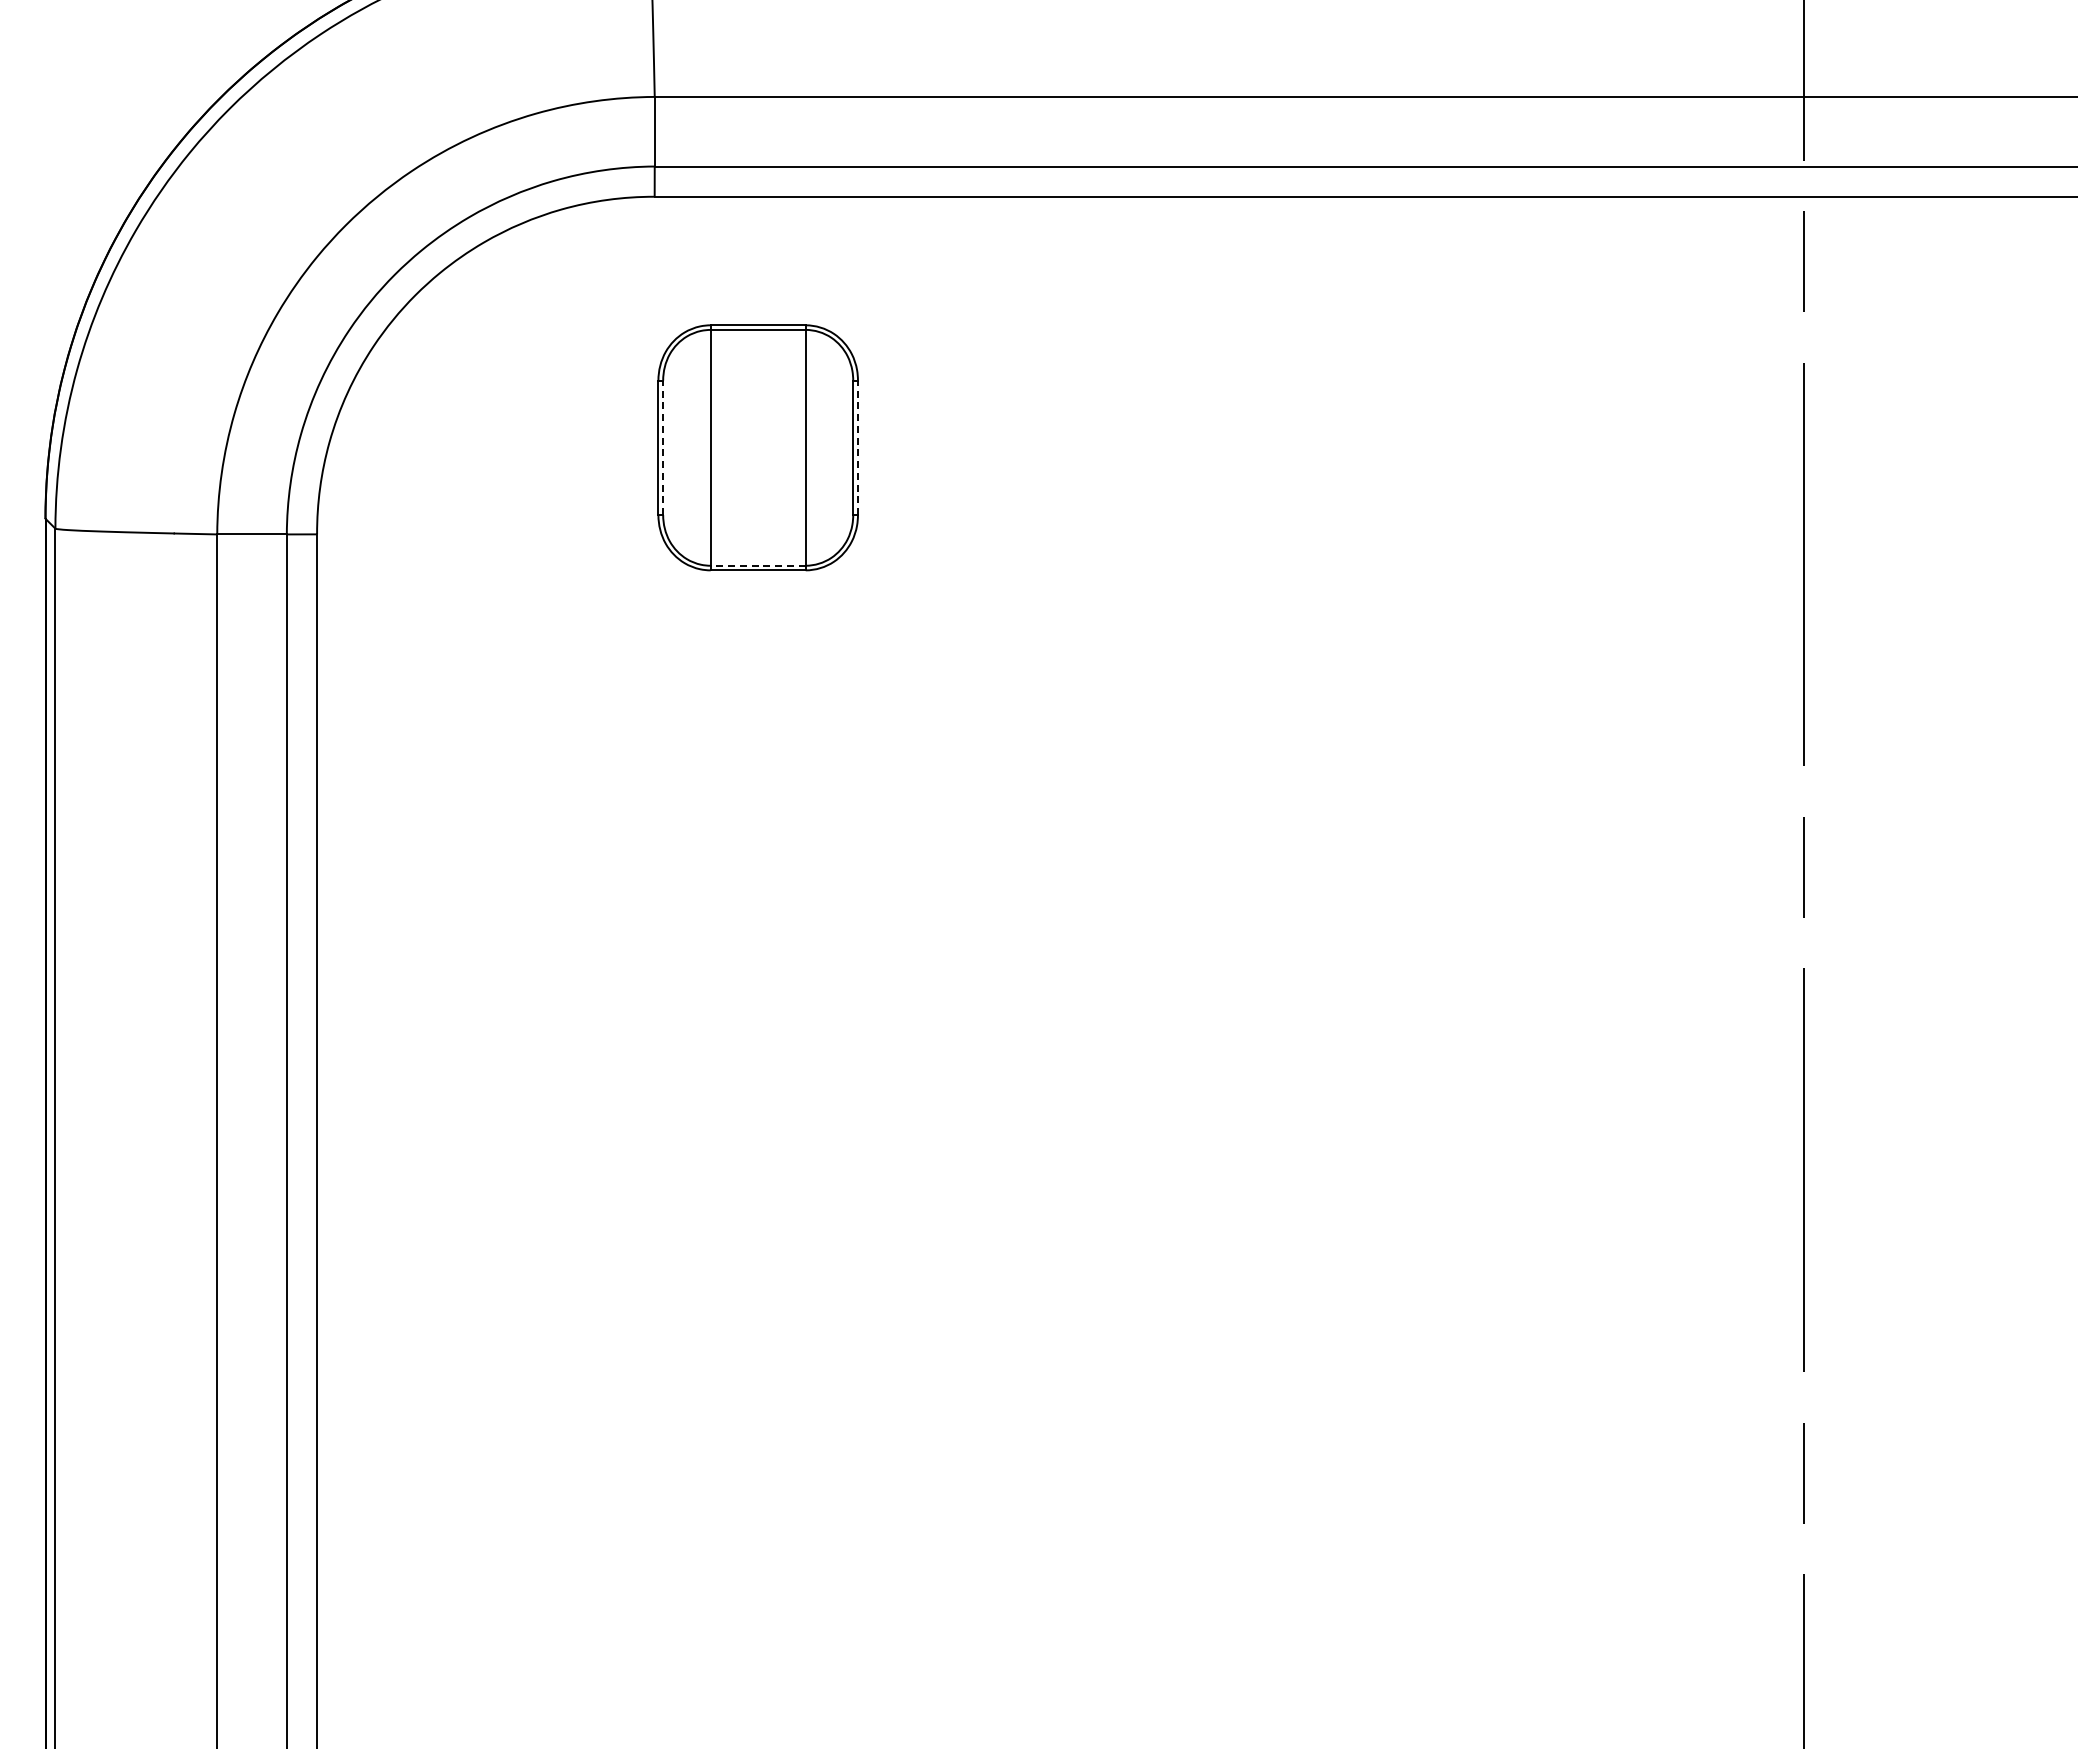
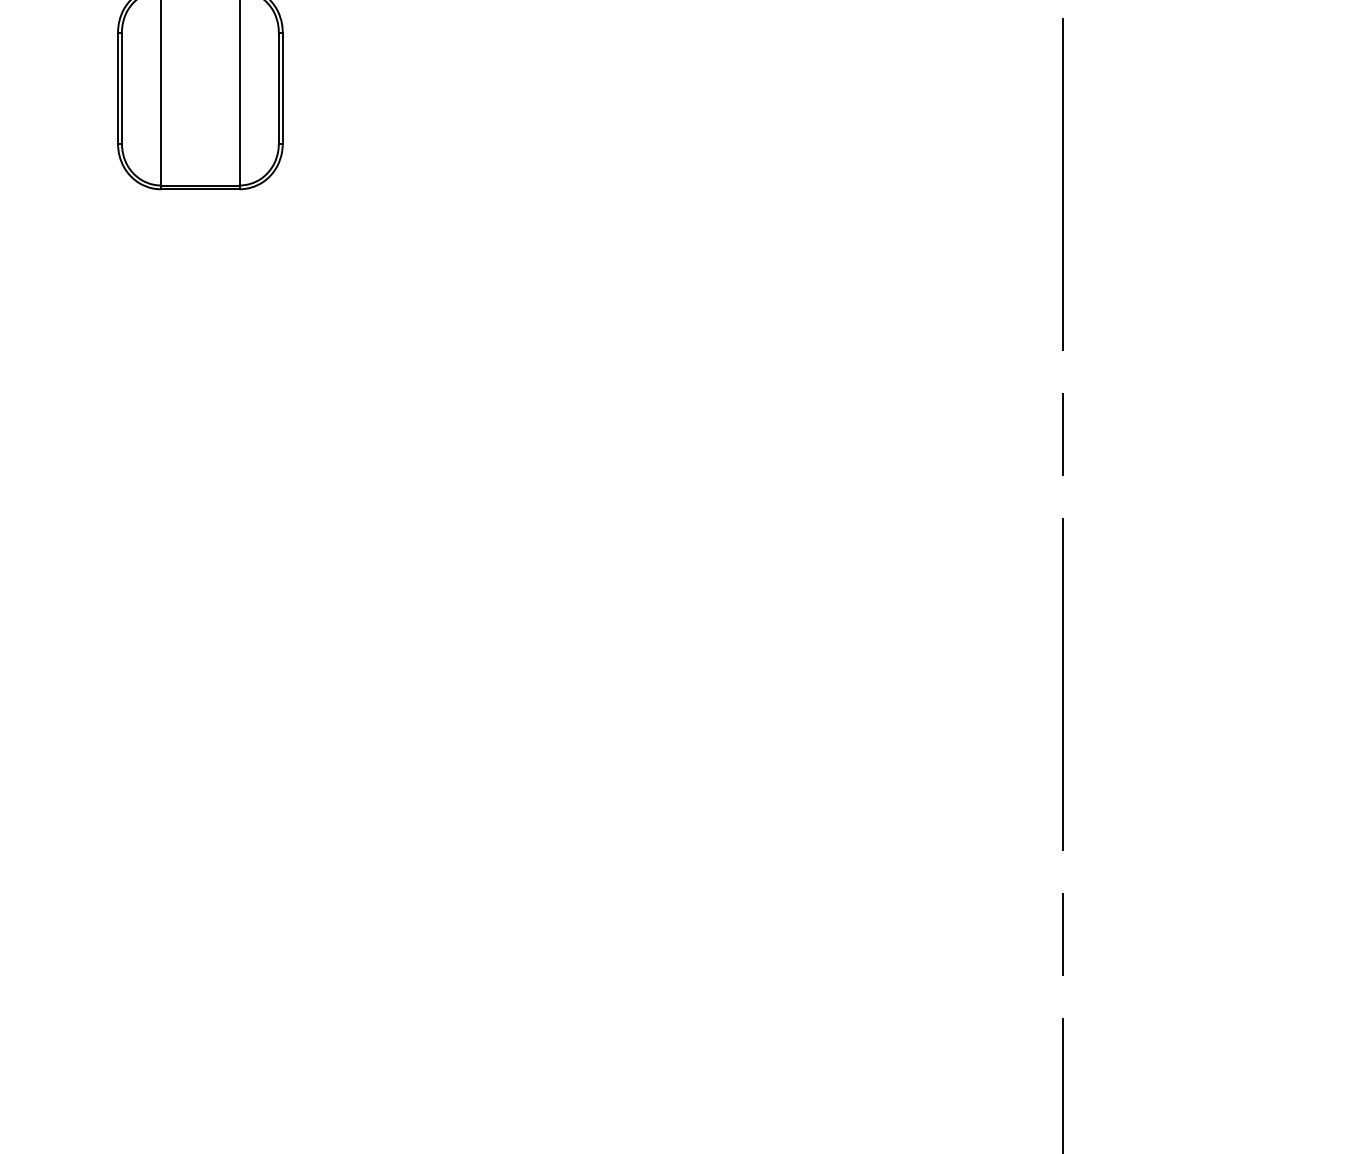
line: (663, 447) -> (122, 87), dashed -> solid
line: (857, 447) -> (282, 87), dashed -> solid
line: (758, 565) -> (200, 185), dashed -> solid

